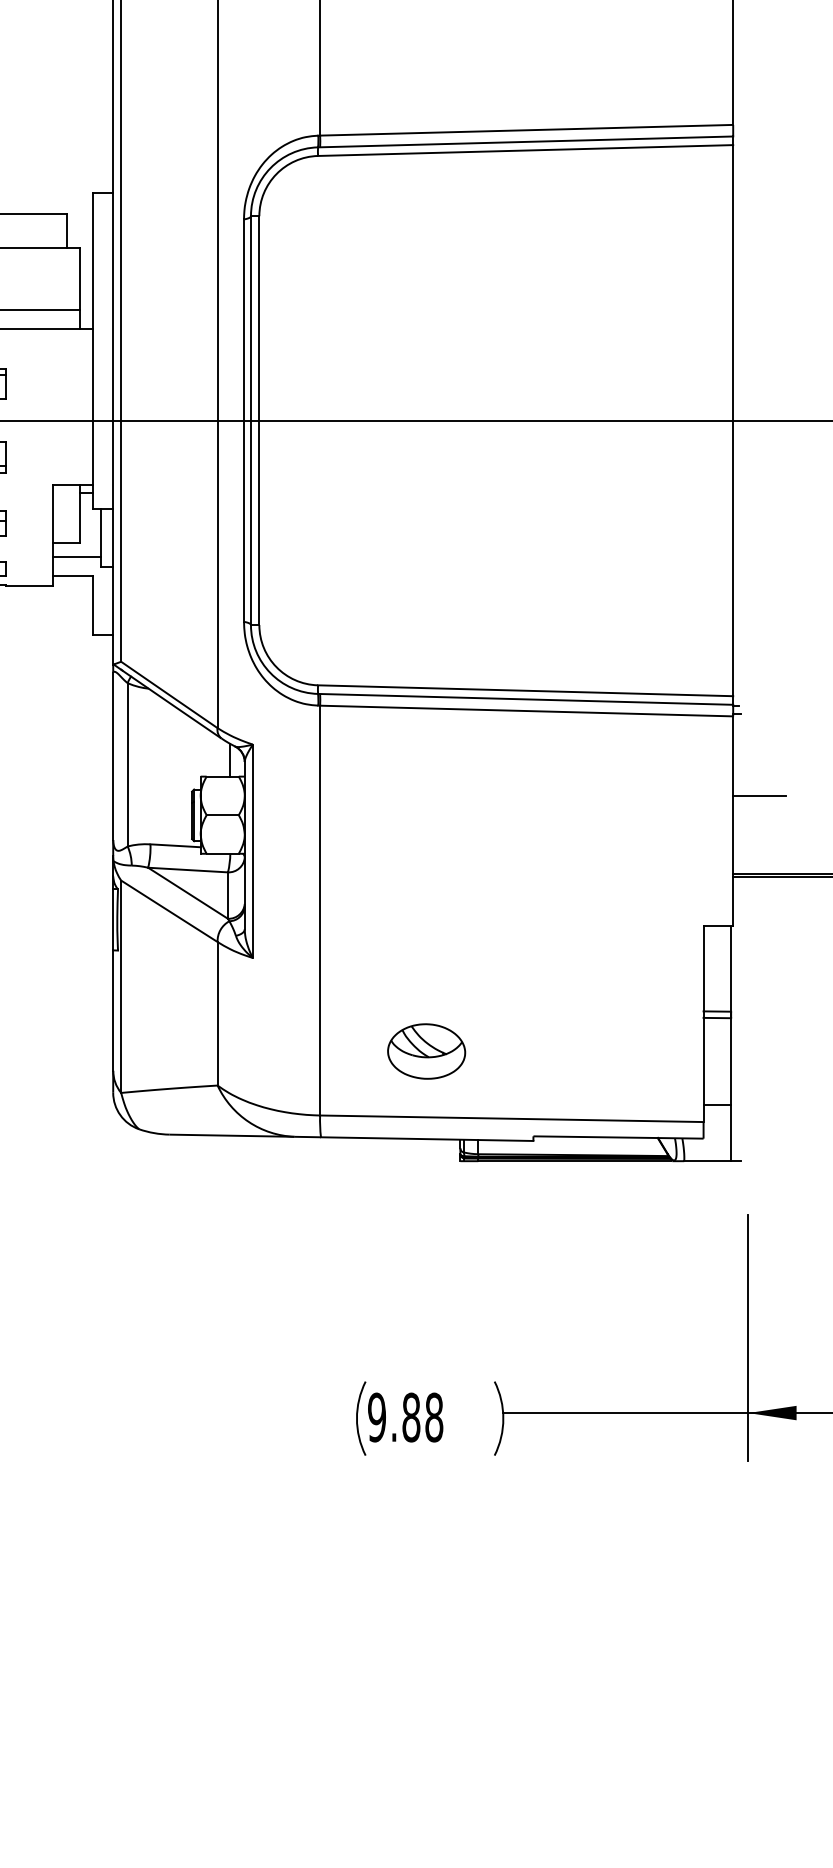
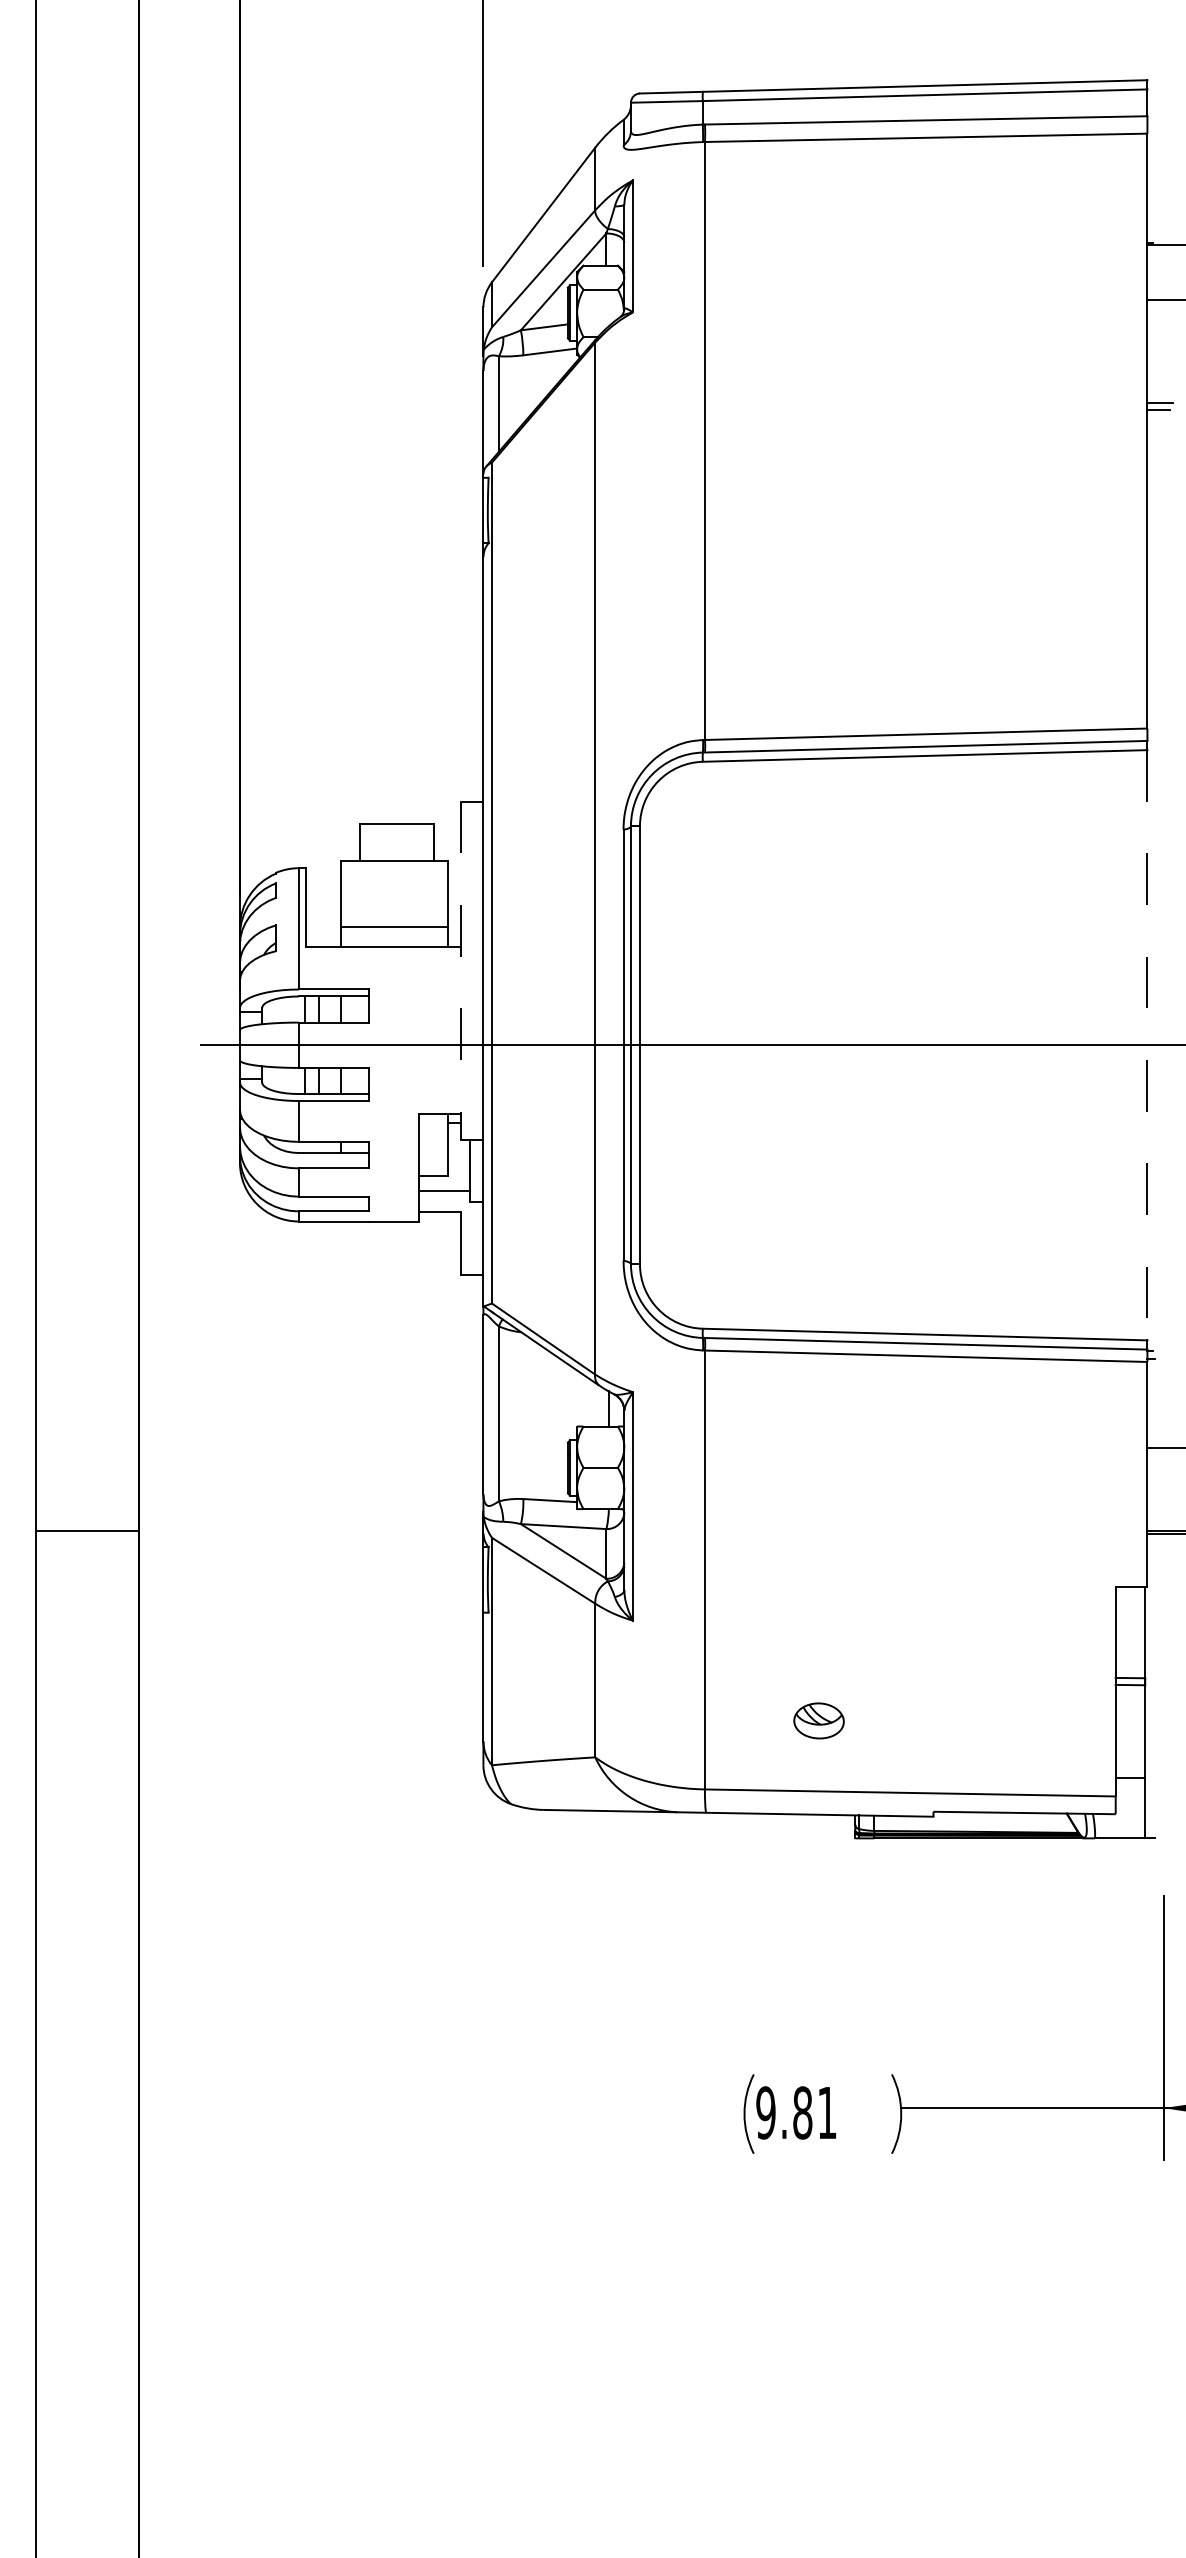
line: (92, 351) -> (461, 971), solid -> dashed
line: (733, 420) -> (1147, 1045), solid -> dashed
part: (426, 1051) -> (818, 1720), size x0.6
text: (433, 1417) -> (826, 2112), 9.88 -> 9.81

